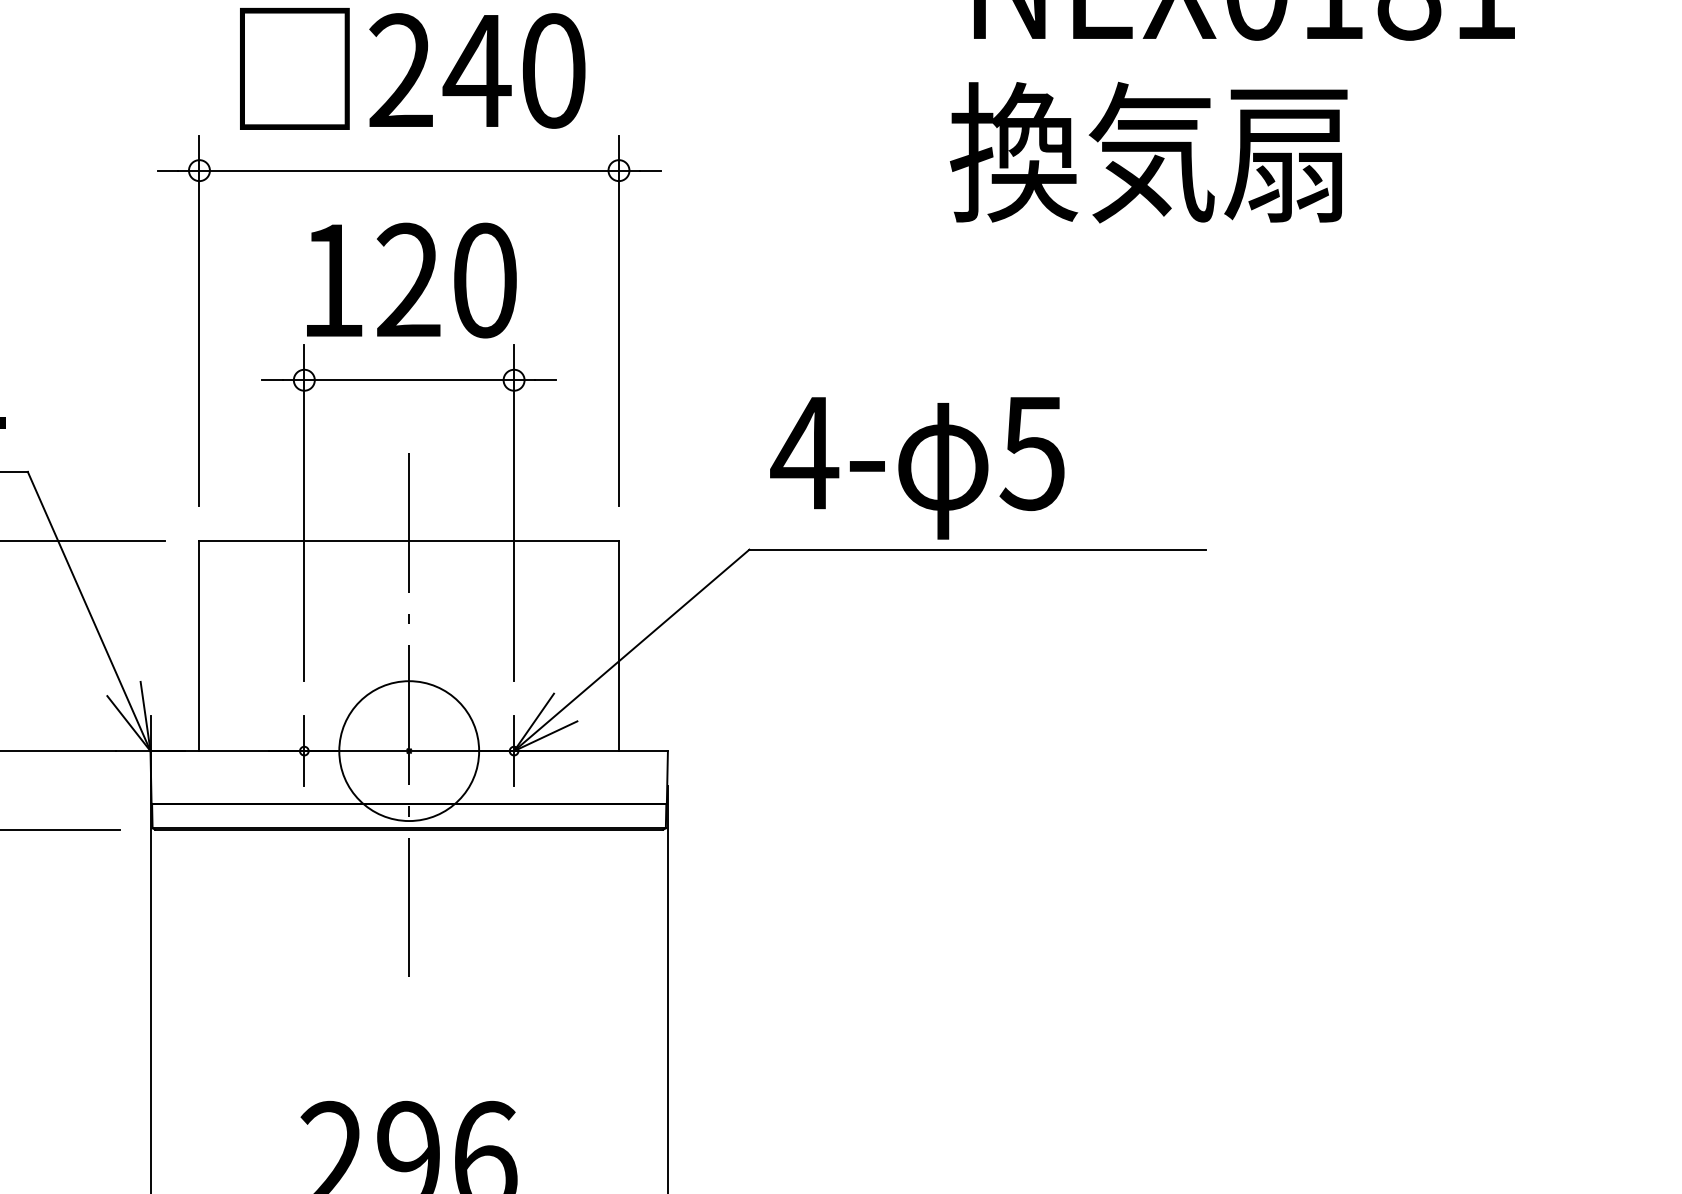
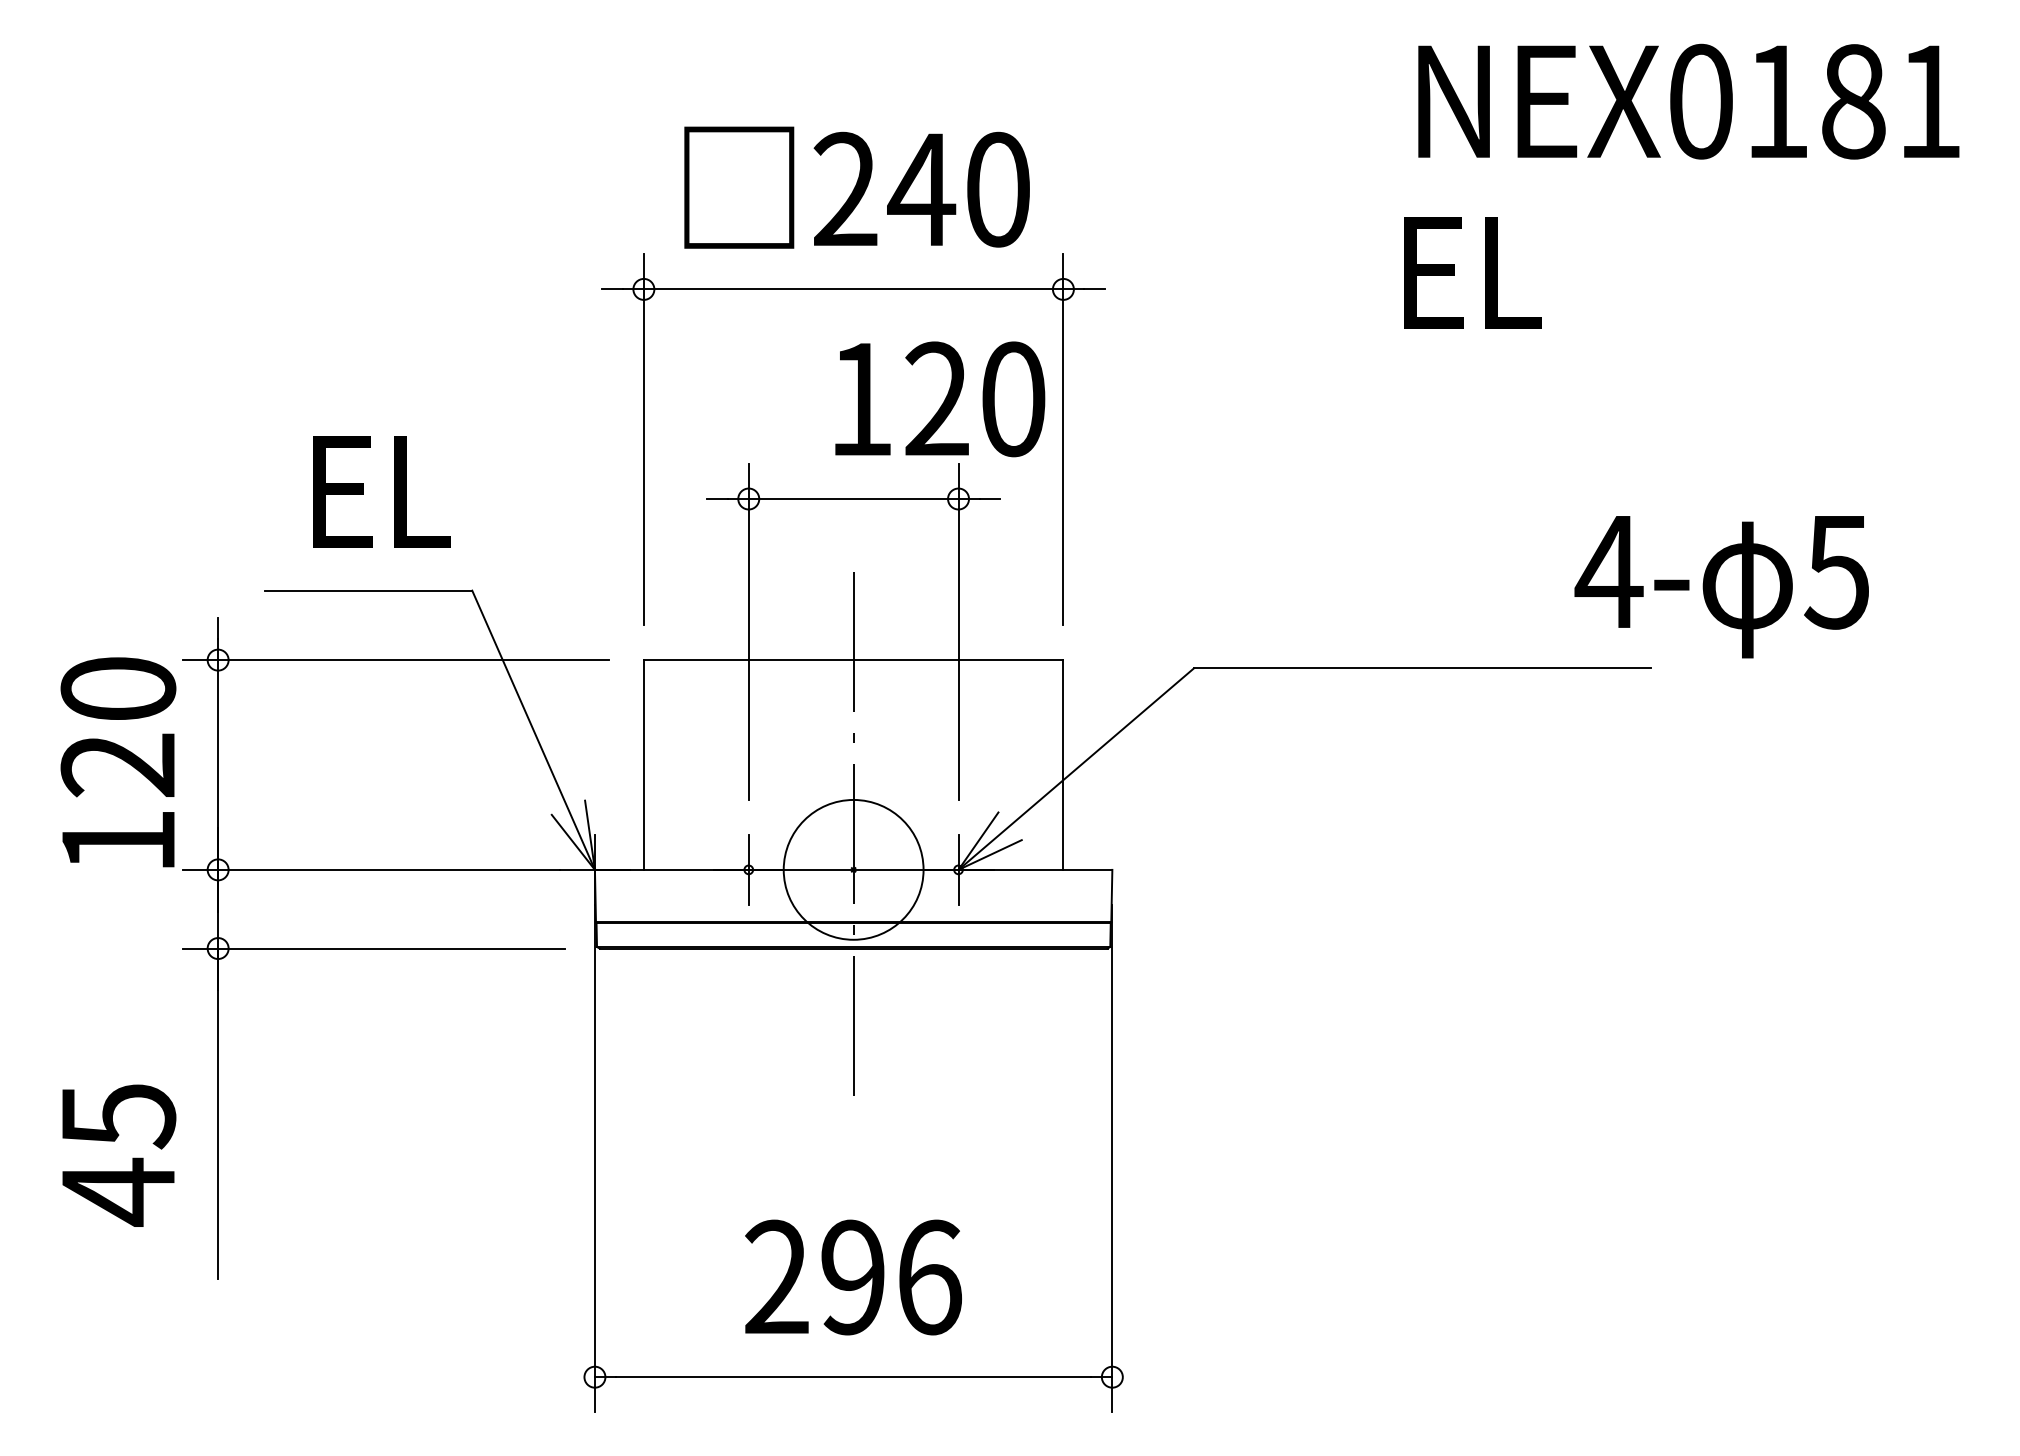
text: (1148, 152) -> (1592, 271), 換気扇 -> EL
text: (412, 280) -> (940, 399), moved
text: (917, 468) -> (1721, 587), moved

